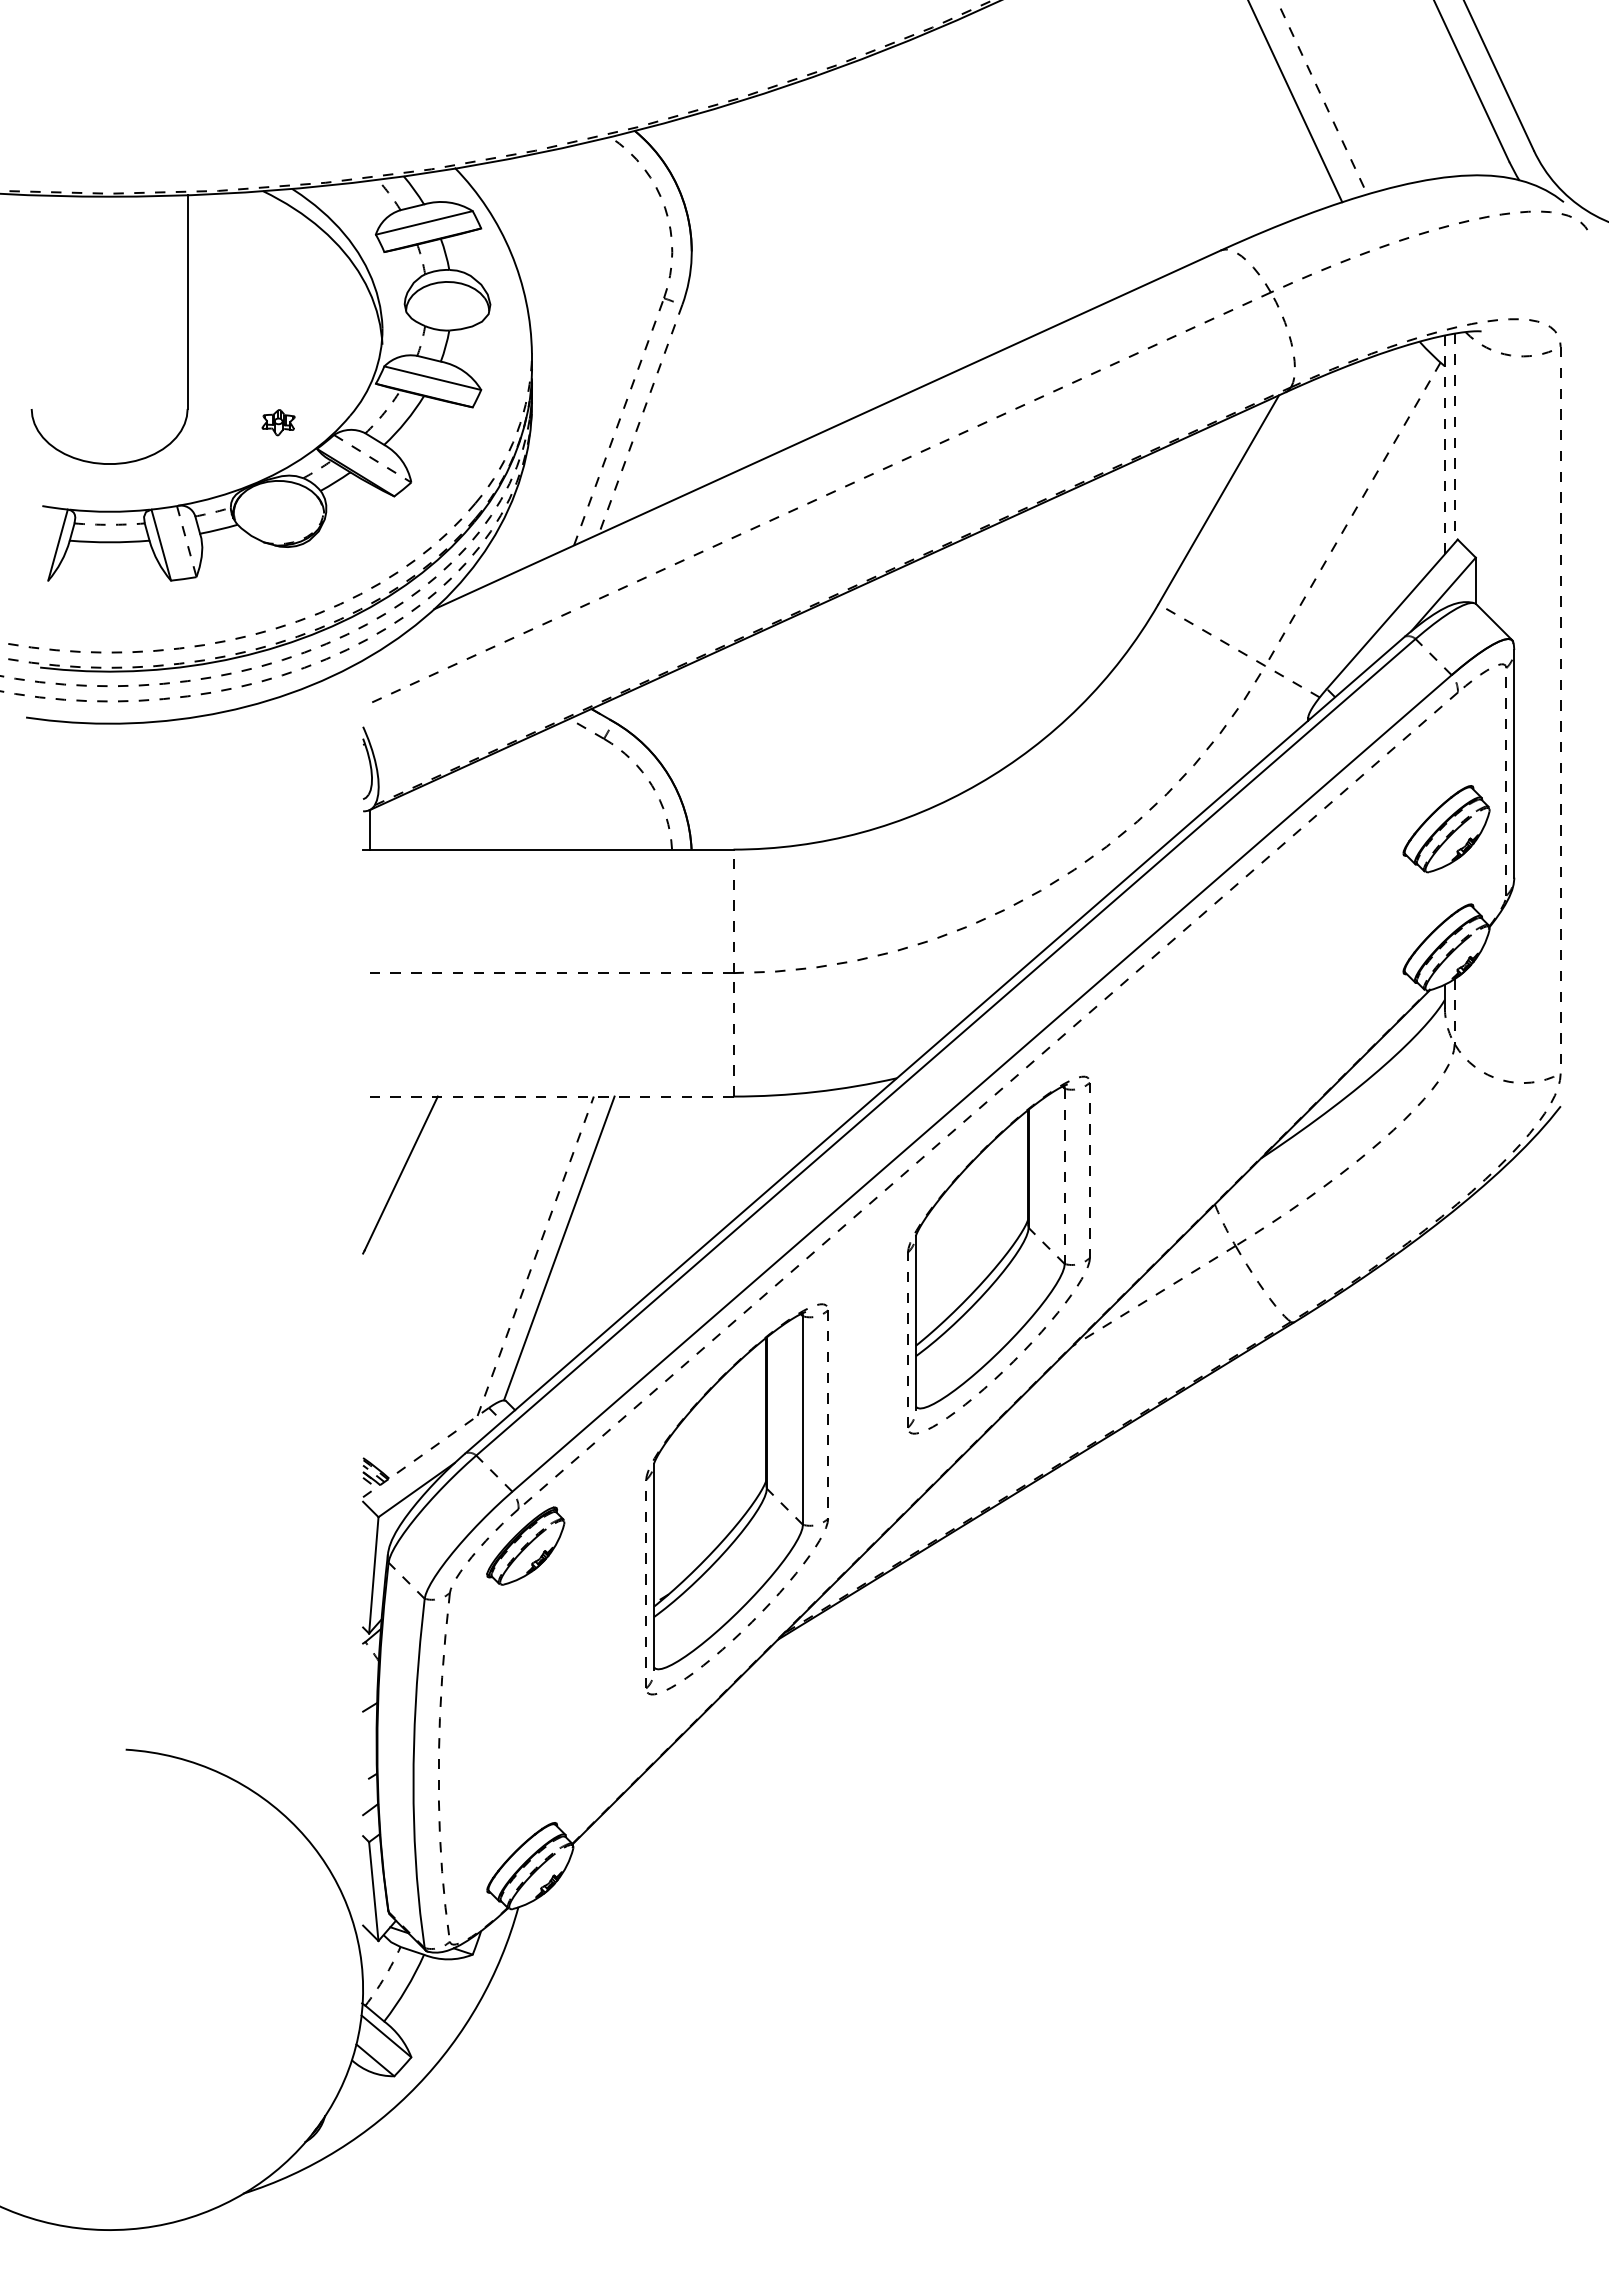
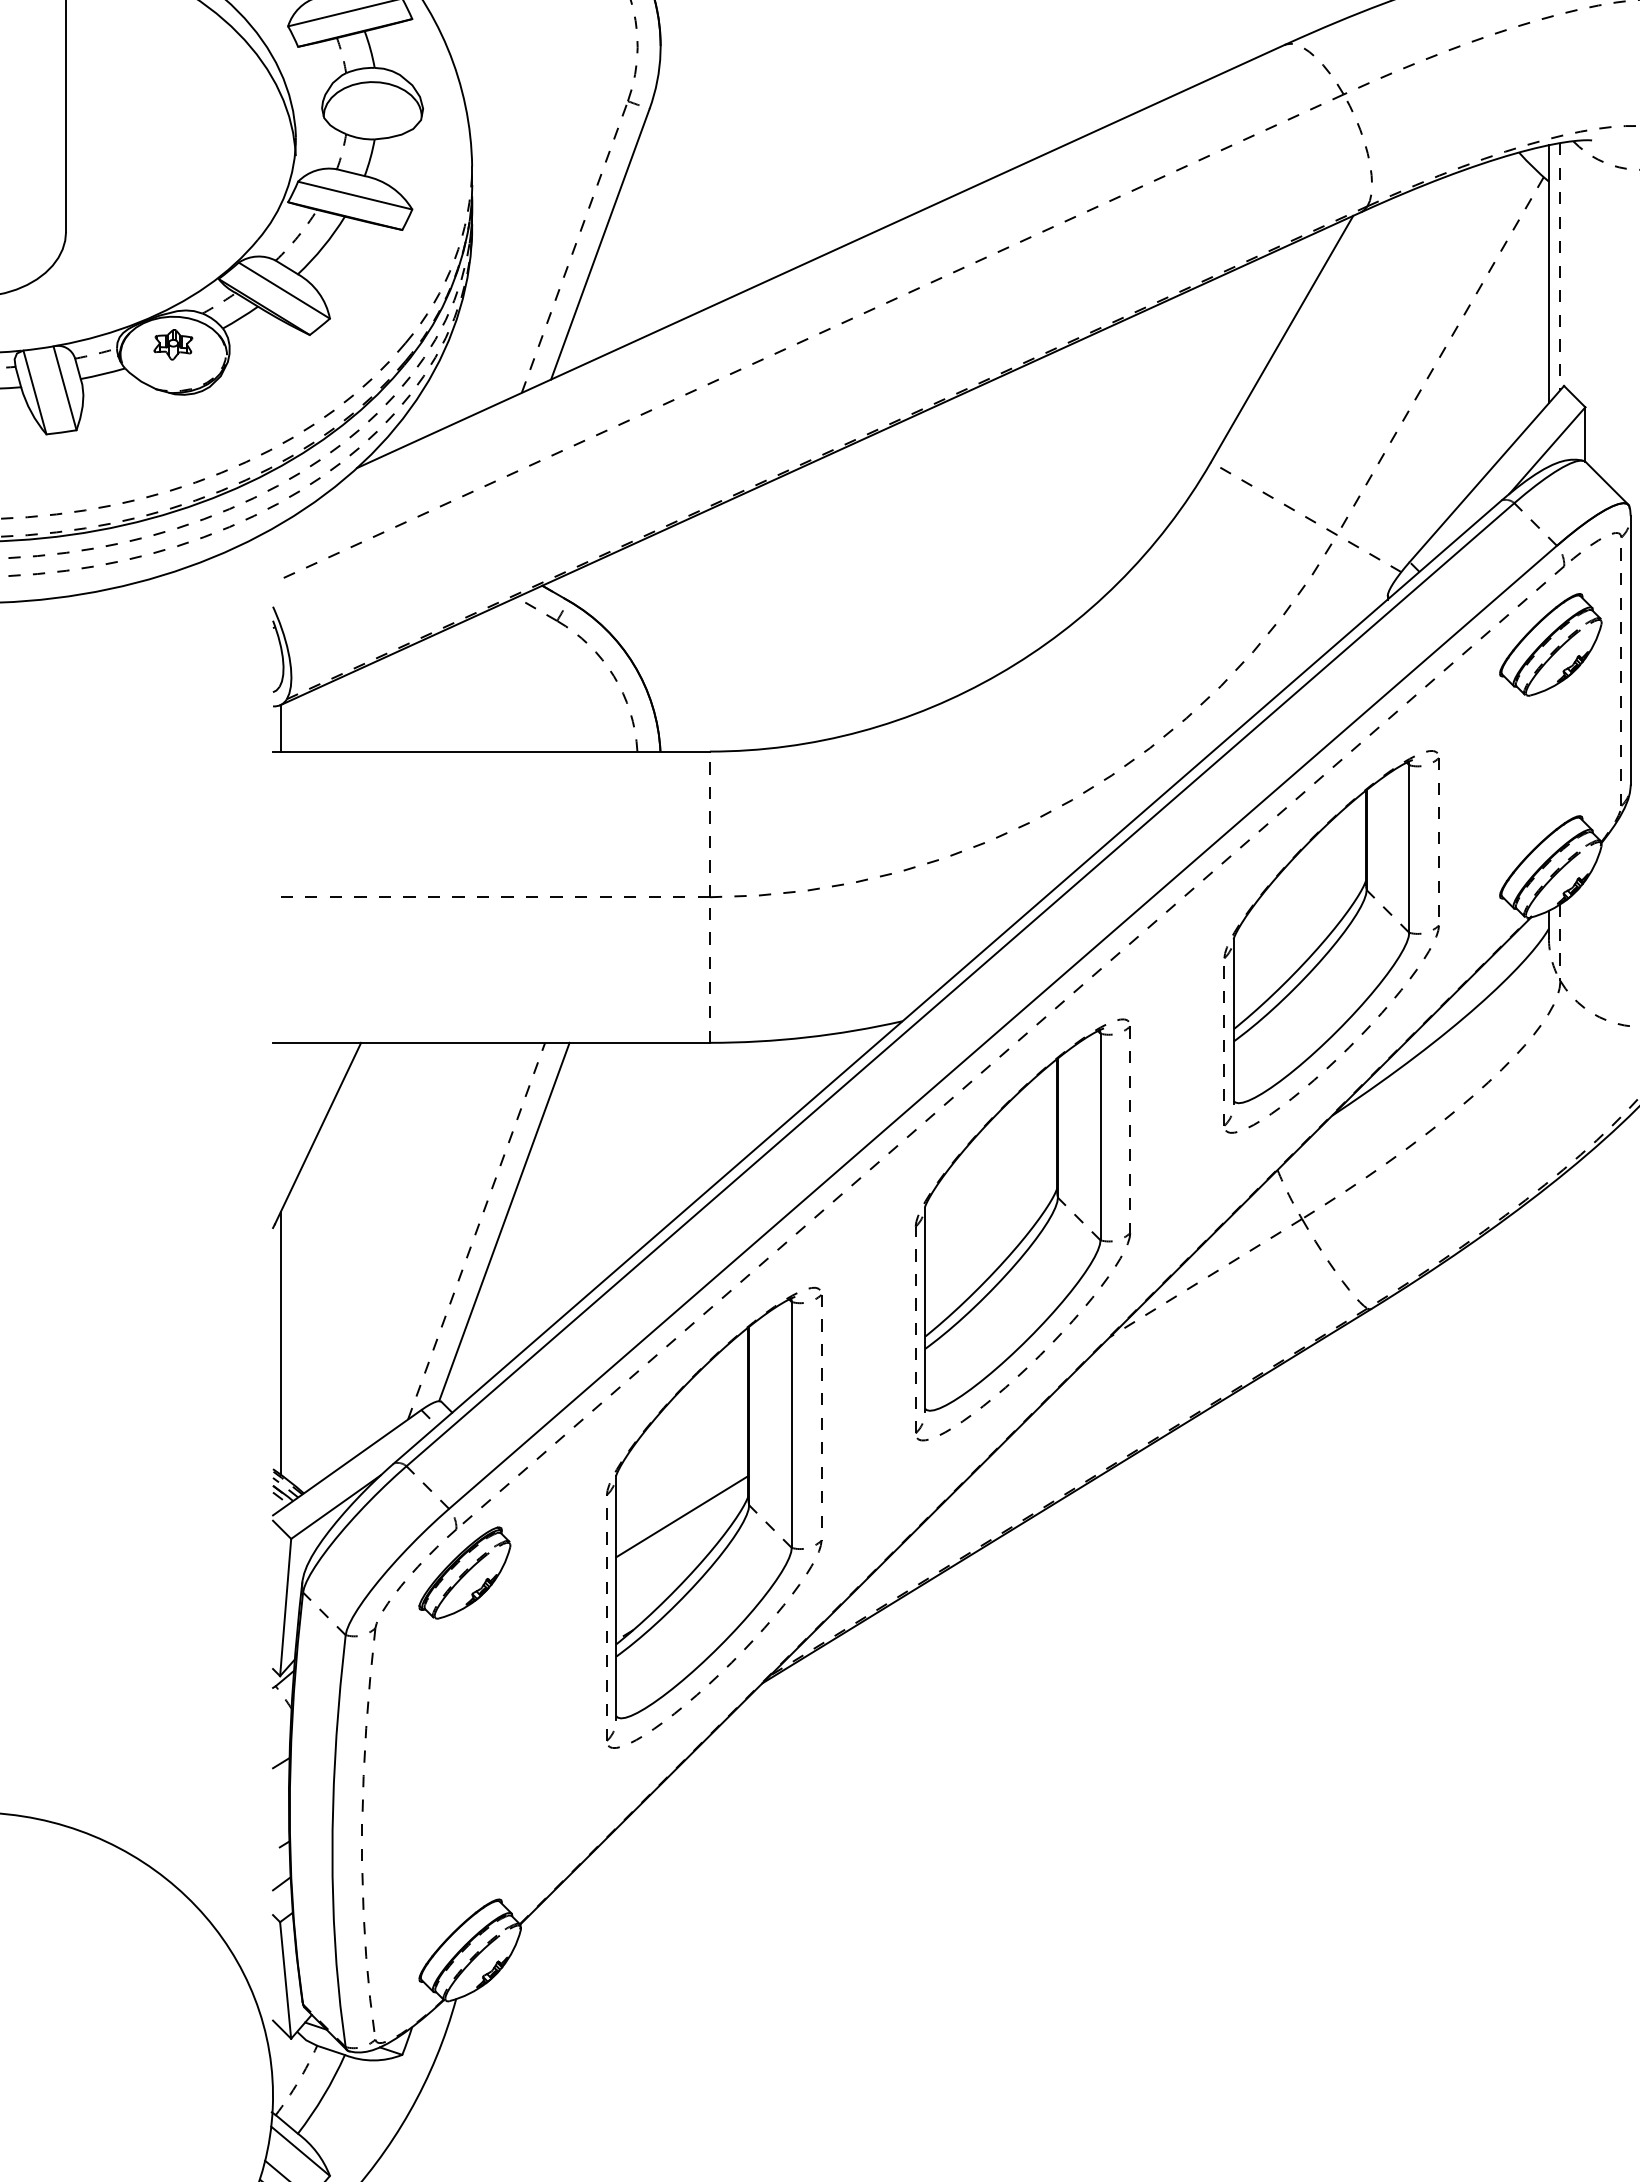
line: (640, 419) -> (600, 244), dashed -> solid
part: (278, 422) -> (173, 344), moved
line: (1444, 445) -> (1548, 274), dashed -> solid
line: (373, 459) -> (285, 291), dashed -> solid
line: (186, 541) -> (64, 388), dashed -> solid
part: (1446, 829) -> (1550, 645), moved
part: (1260, 1010) -> (1331, 941), added
line: (547, 1096) -> (490, 1042), dashed -> solid
line: (1064, 1176) -> (1100, 1137), dashed -> solid
line: (369, 1351) -> (280, 1343), added
line: (426, 1452) -> (347, 1462), dashed -> solid
line: (710, 1497) -> (682, 1515), added

